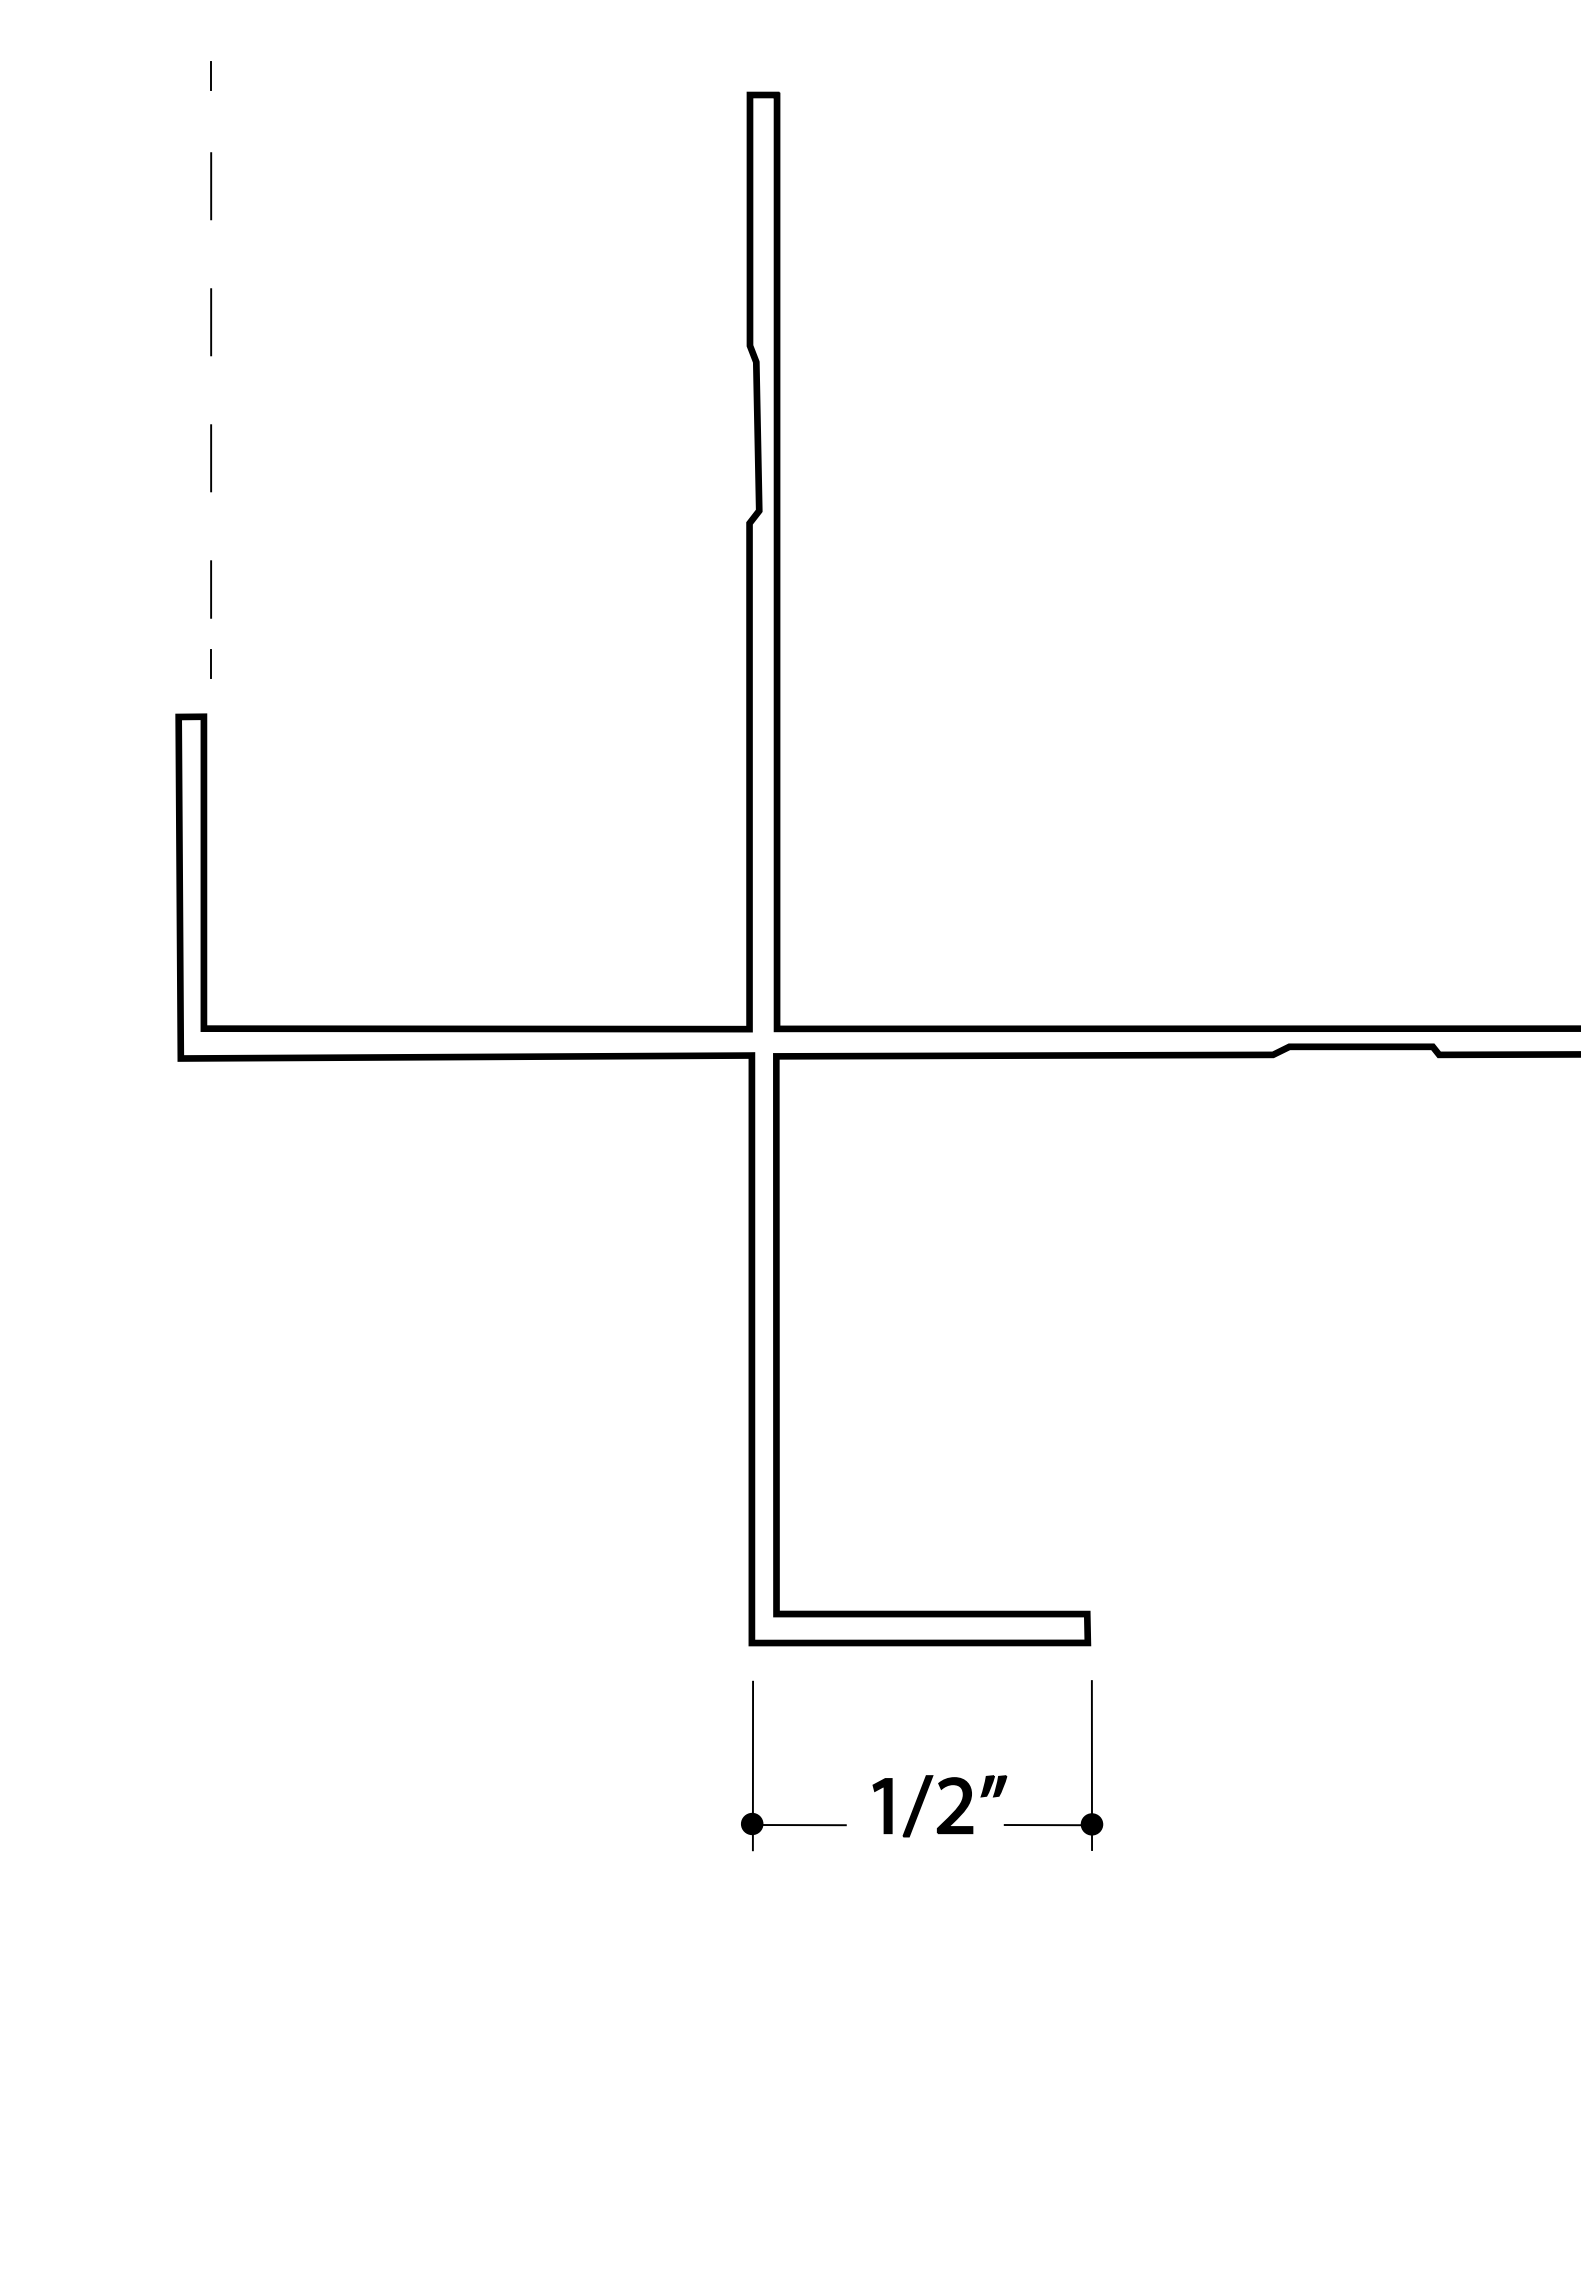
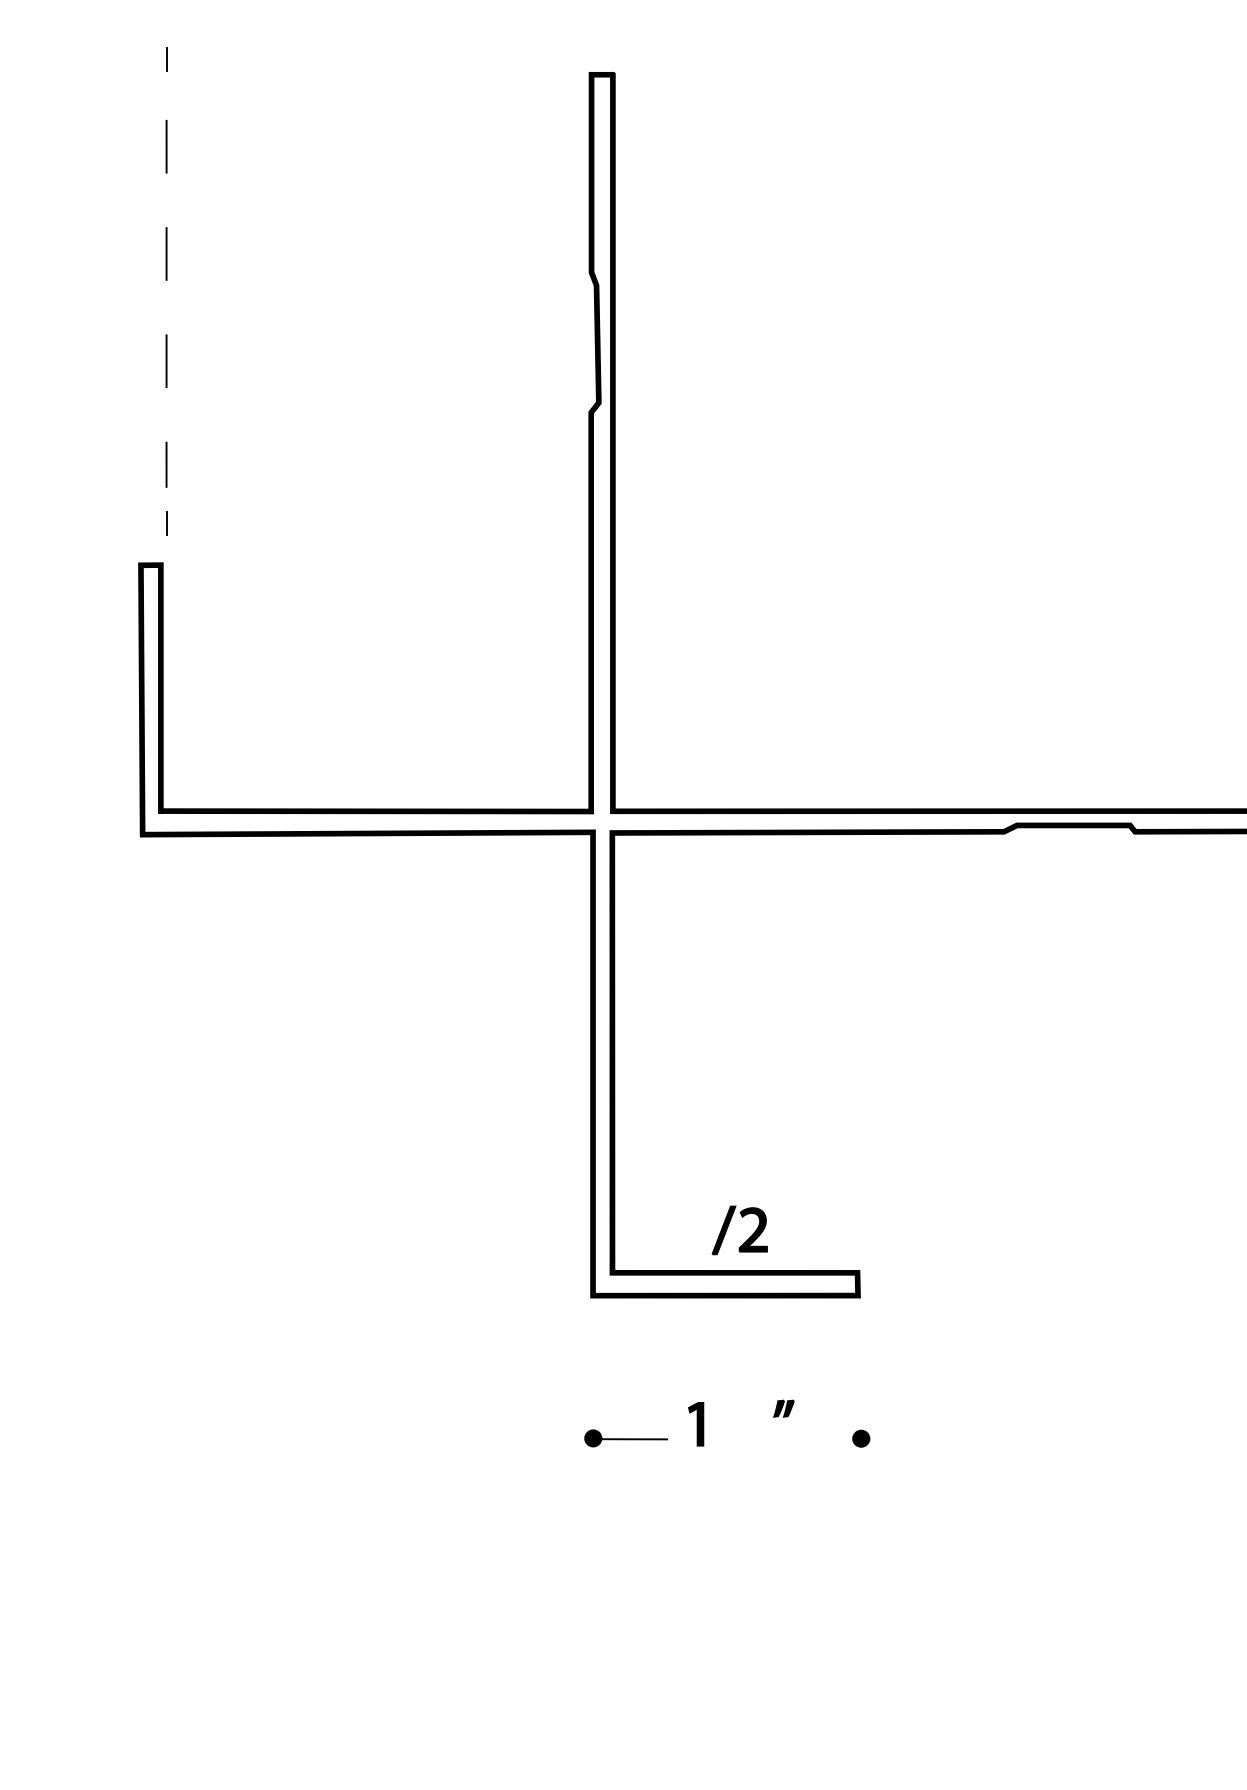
line: (752, 1765) -> (593, 1392), removed
line: (1091, 1765) -> (860, 1392), removed
part: (924, 1799) -> (729, 1225), moved
line: (1043, 1825) -> (823, 1439), removed

